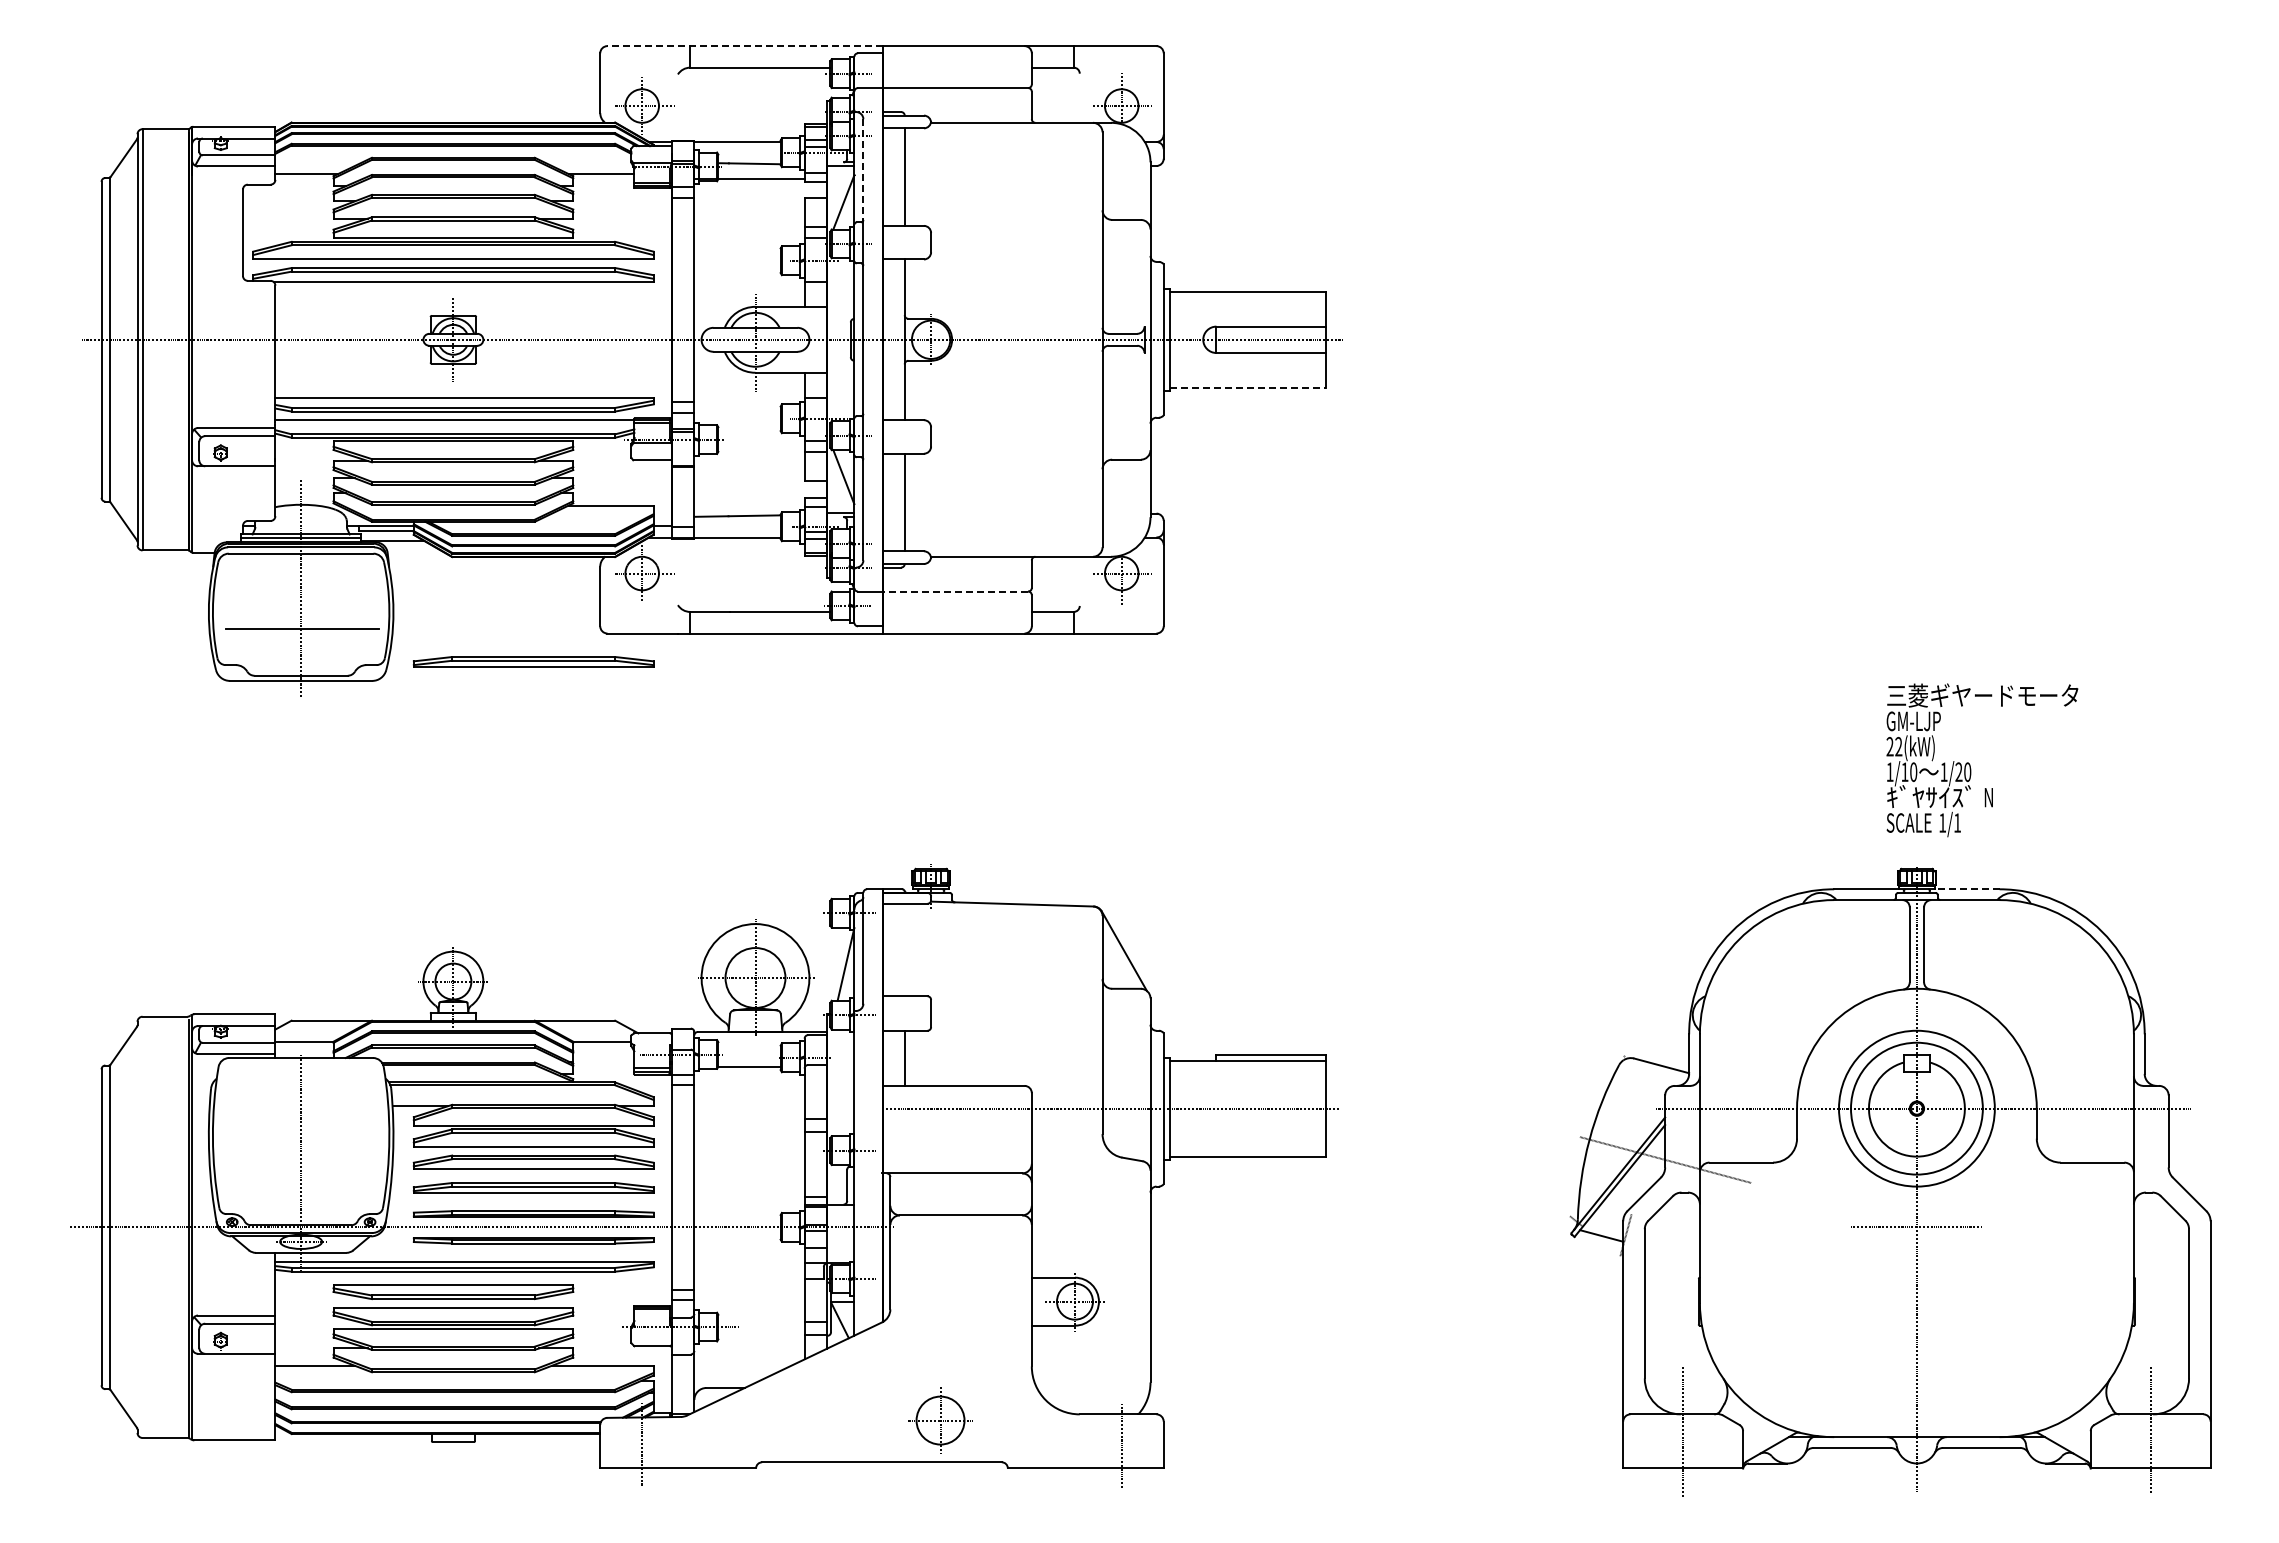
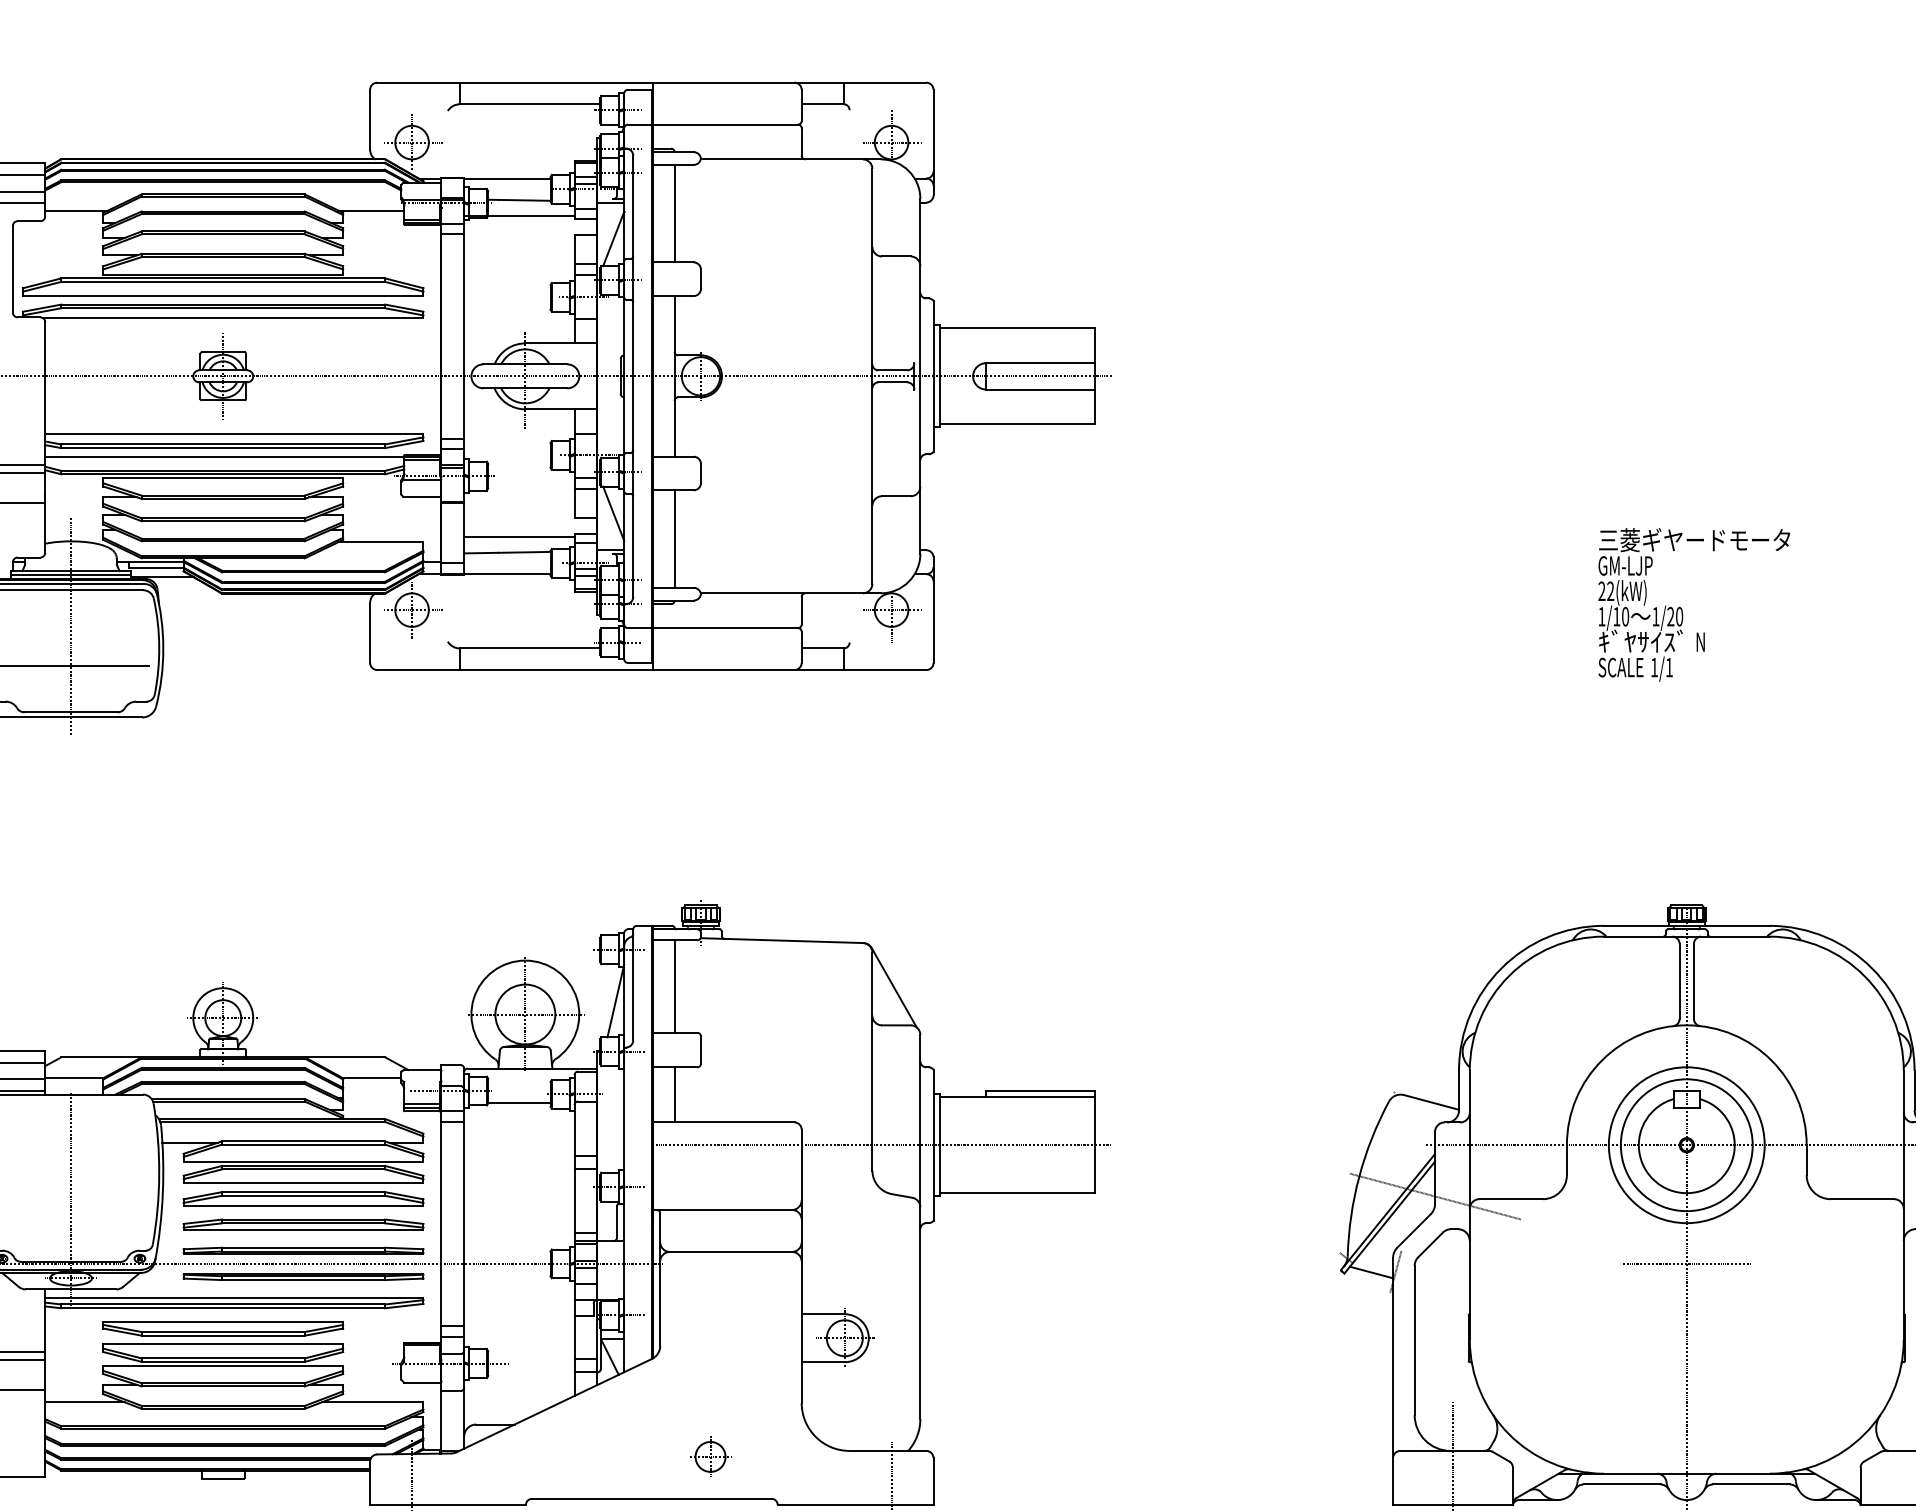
line: (745, 46) -> (515, 83), dashed -> solid
line: (863, 170) -> (633, 207), dashed -> solid
line: (1247, 387) -> (1017, 424), dashed -> solid
line: (749, 500) -> (519, 537), added
line: (955, 591) -> (725, 628), dashed -> solid
part: (533, 661) -> (303, 698), removed
text: (1982, 760) -> (1694, 605), moved
line: (1966, 889) -> (1736, 926), dashed -> solid
line: (904, 949) -> (674, 986), added
part: (940, 1419) -> (710, 1456), size x0.62

